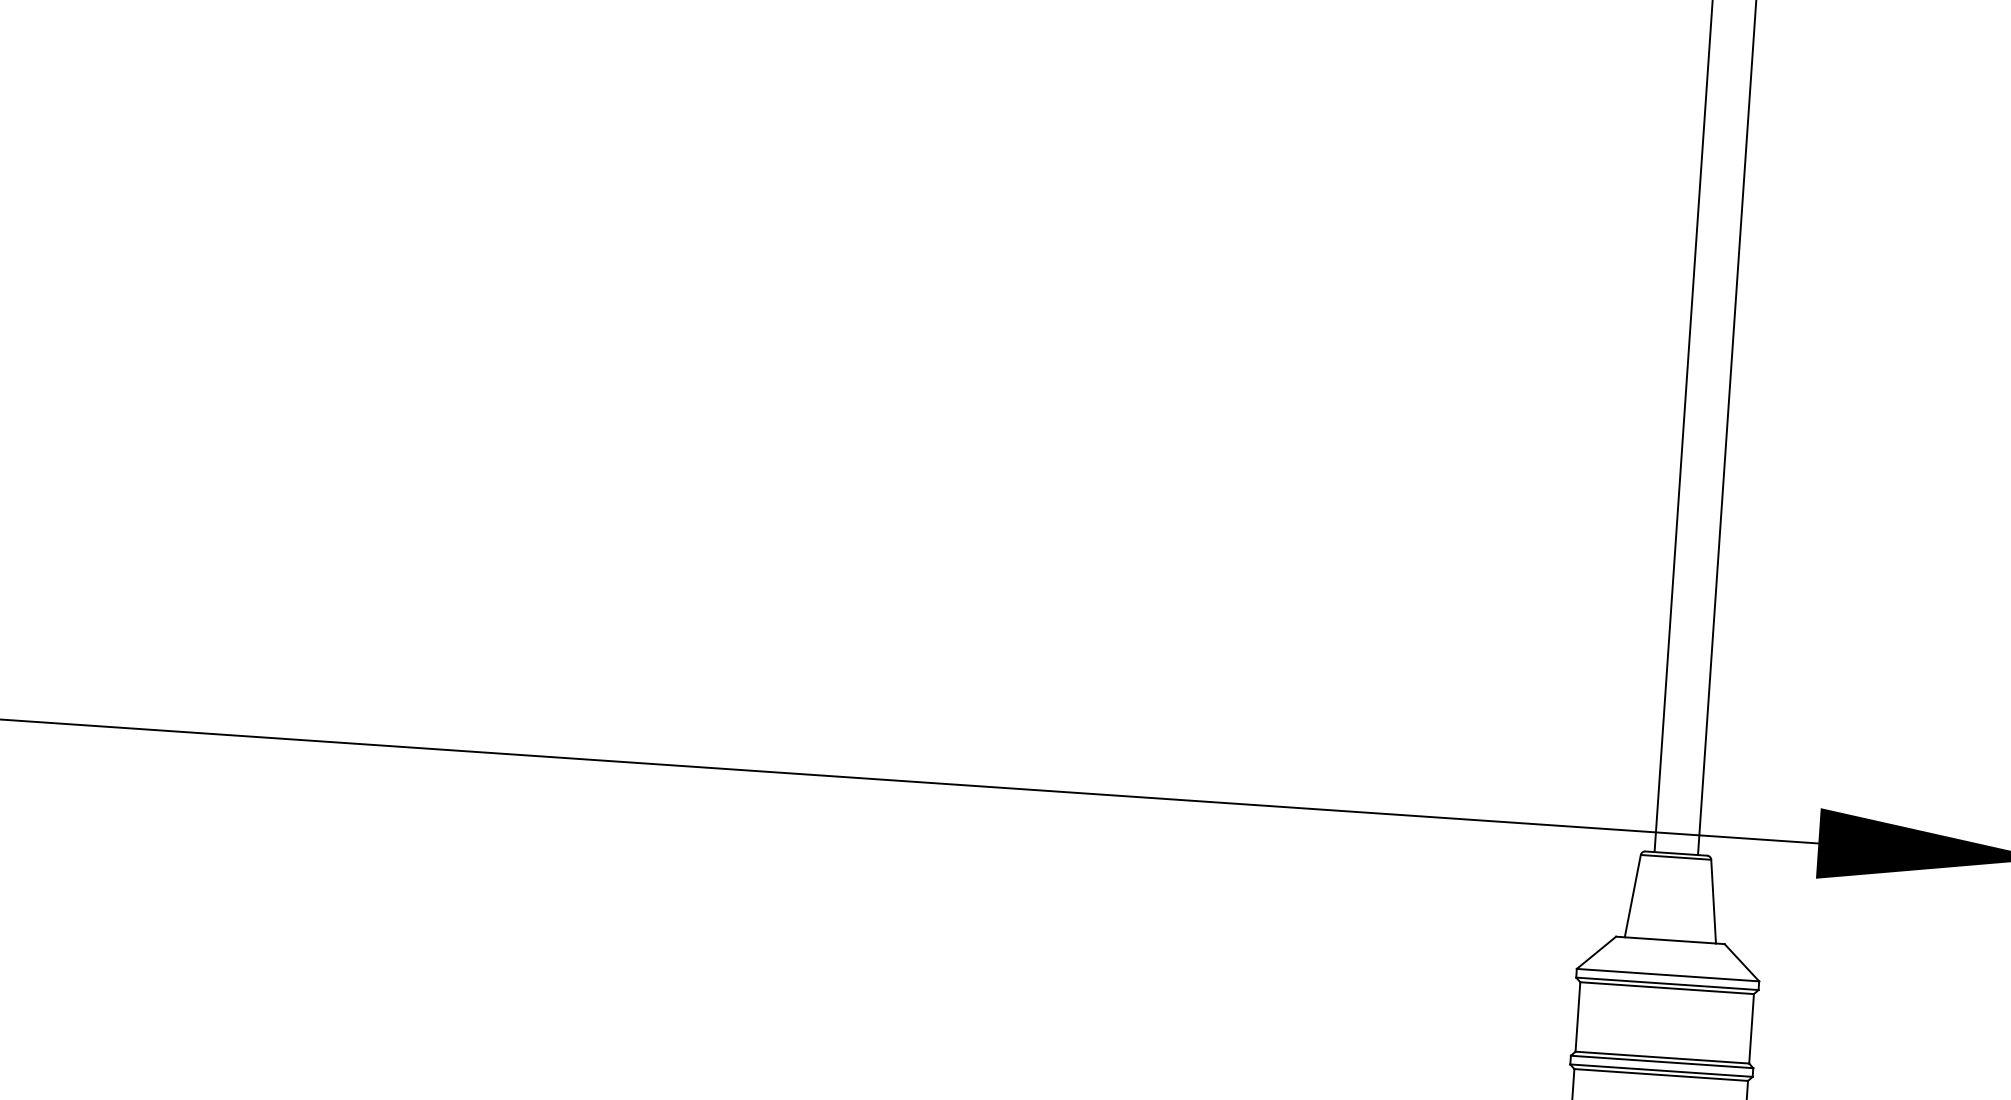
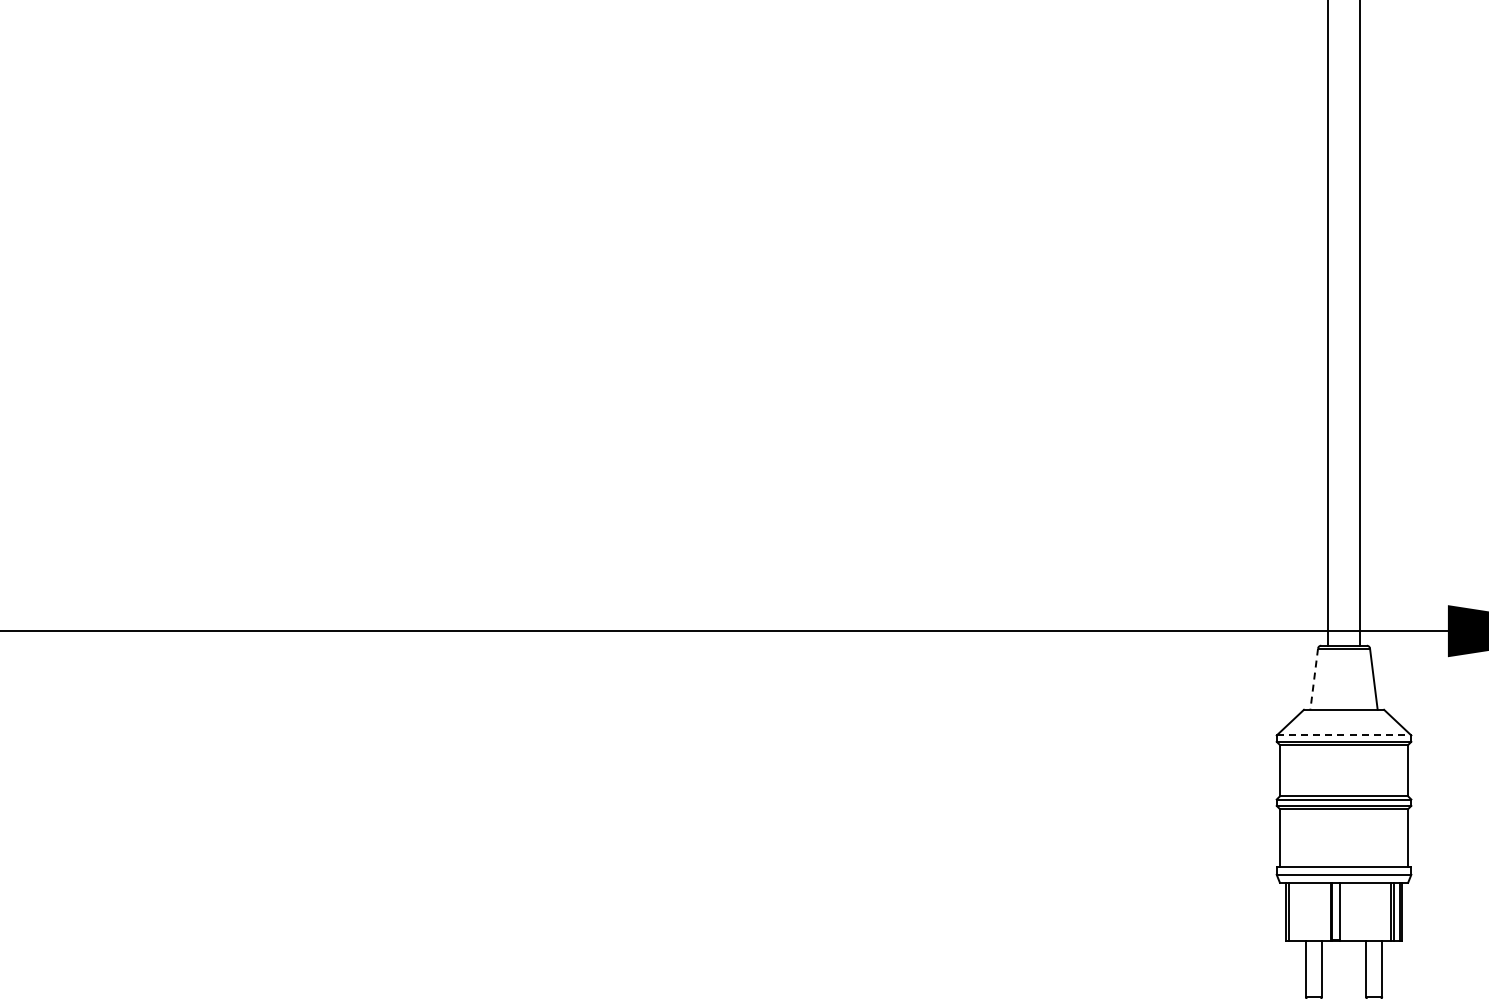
line: (1633, 896) -> (1314, 679), solid -> dashed
line: (1668, 975) -> (1344, 735), solid -> dashed

